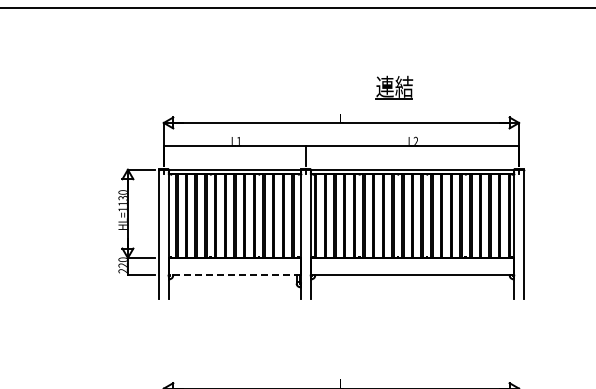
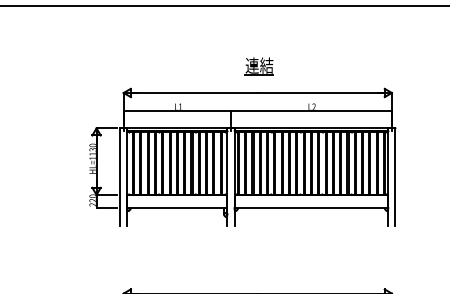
part: (394, 87) -> (259, 66), moved
line: (234, 275) -> (177, 208), dashed -> solid

